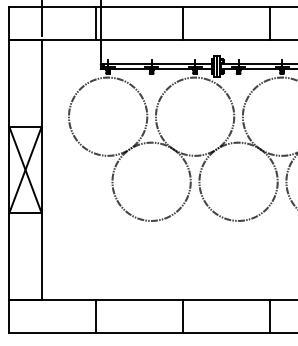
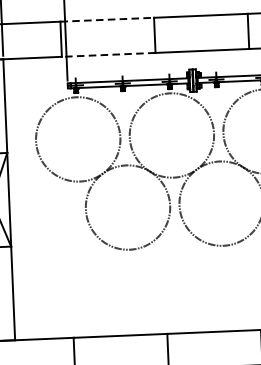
line: (140, 6) -> (108, 19), solid -> dashed
line: (139, 39) -> (108, 54), solid -> dashed

